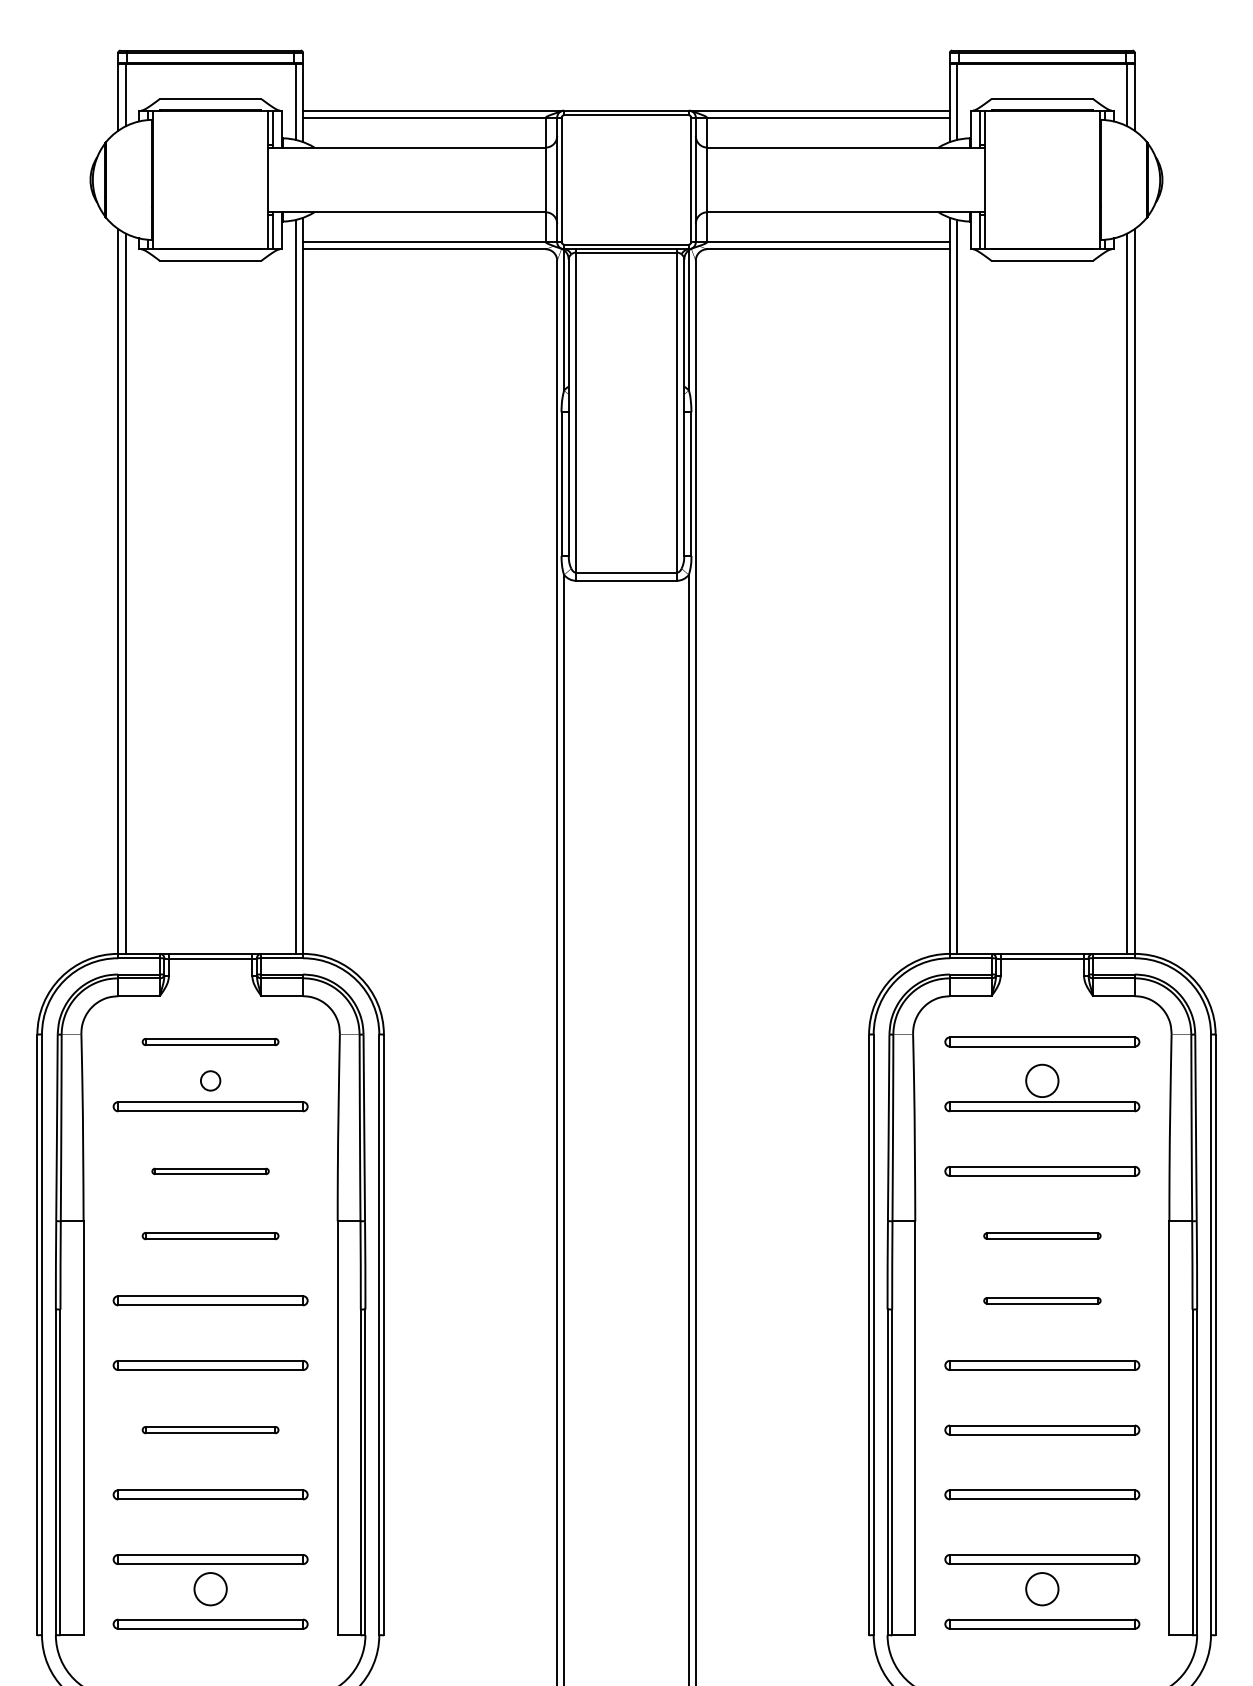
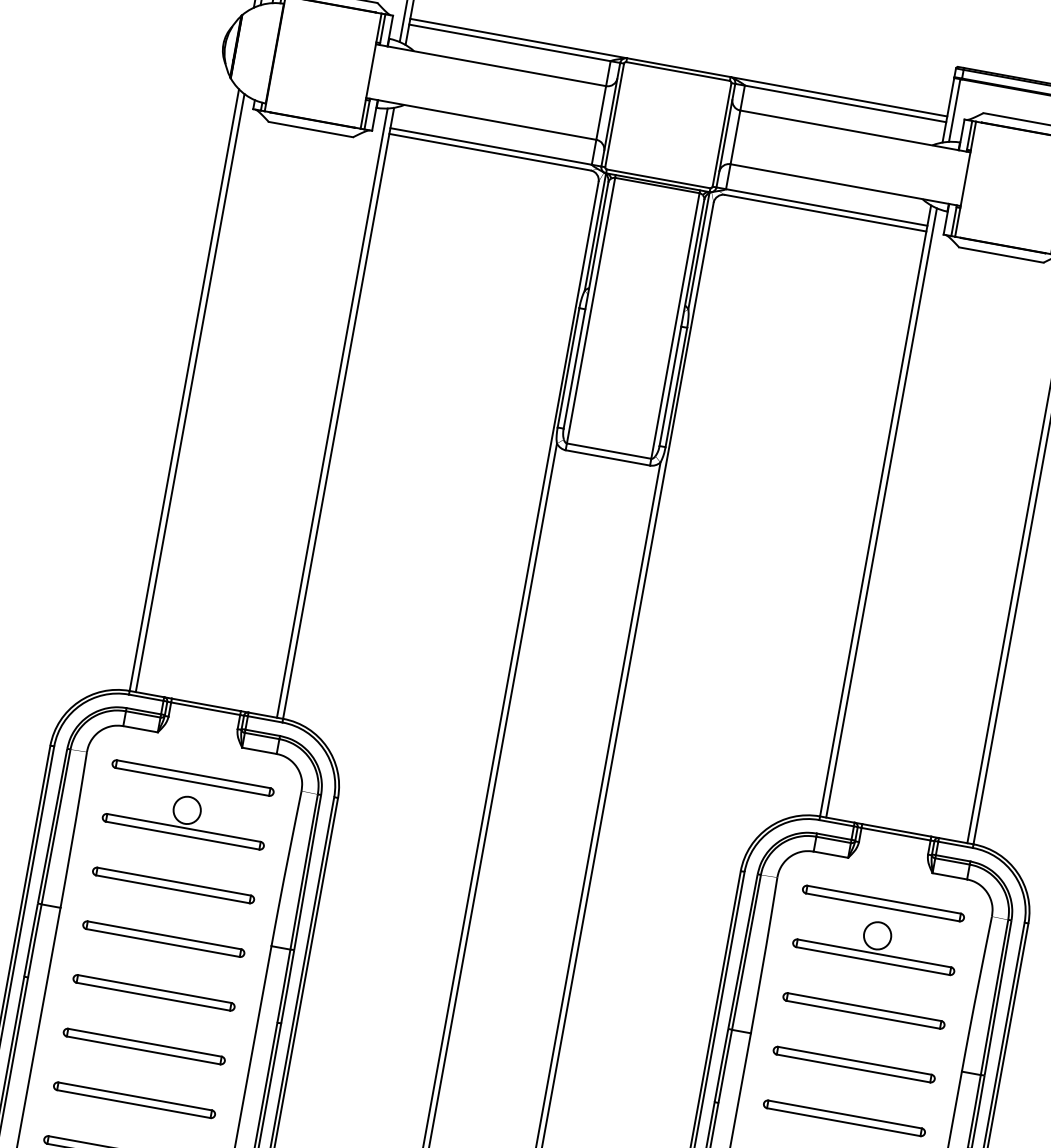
part: (210, 1041) -> (193, 777), size x1.43
circle: (210, 1080) -> (187, 809), size x1.67
part: (210, 1171) -> (173, 885), size x1.67
part: (210, 1235) -> (163, 938), size x1.43
part: (1042, 1235) -> (854, 1064), size x1.67
part: (1042, 1300) -> (844, 1118), size x1.67
part: (210, 1429) -> (134, 1099), size x1.43

